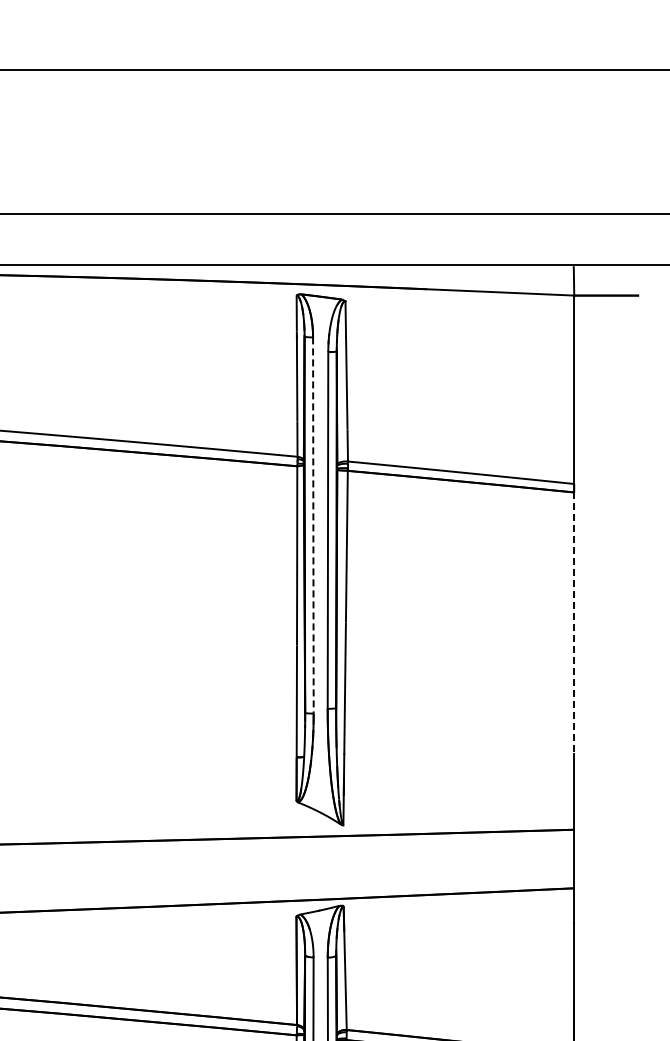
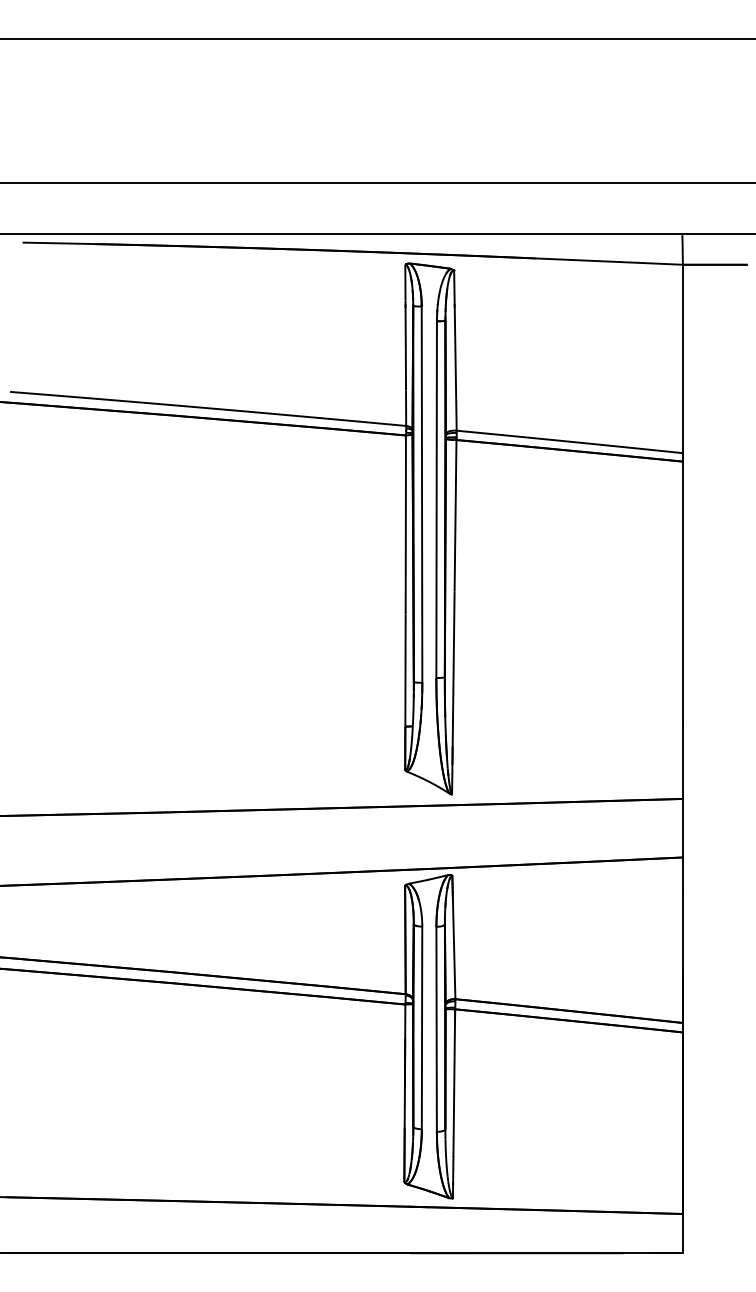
line: (313, 526) -> (422, 495), dashed -> solid
line: (573, 623) -> (682, 592), dashed -> solid

